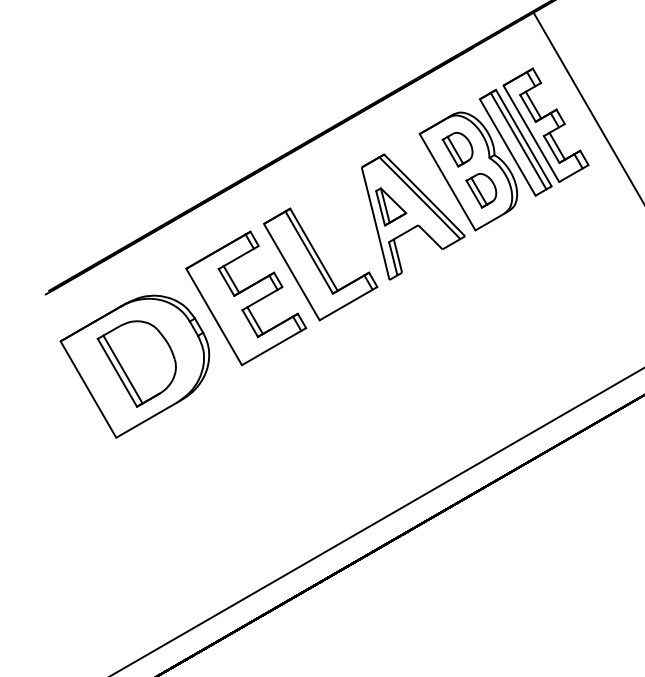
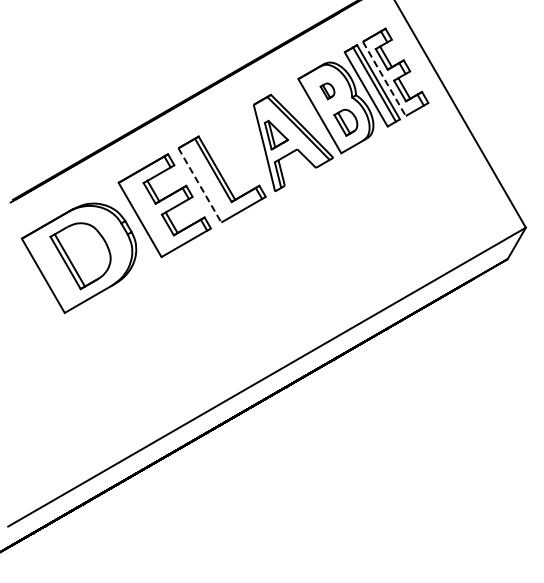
line: (531, 133) -> (384, 78), solid -> dashed
part: (457, 150) -> (327, 91), size x0.6
line: (291, 272) -> (199, 185), solid -> dashed

